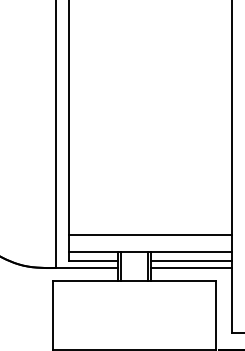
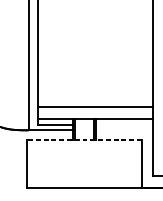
line: (191, 260) -> (124, 124), removed
line: (191, 268) -> (124, 130), removed
line: (134, 281) -> (84, 139), solid -> dashed

